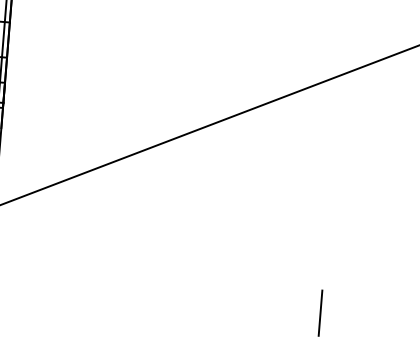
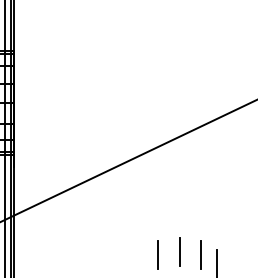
line: (261, 287) -> (179, 251), added
line: (226, 289) -> (158, 254), added
line: (296, 295) -> (201, 254), added

